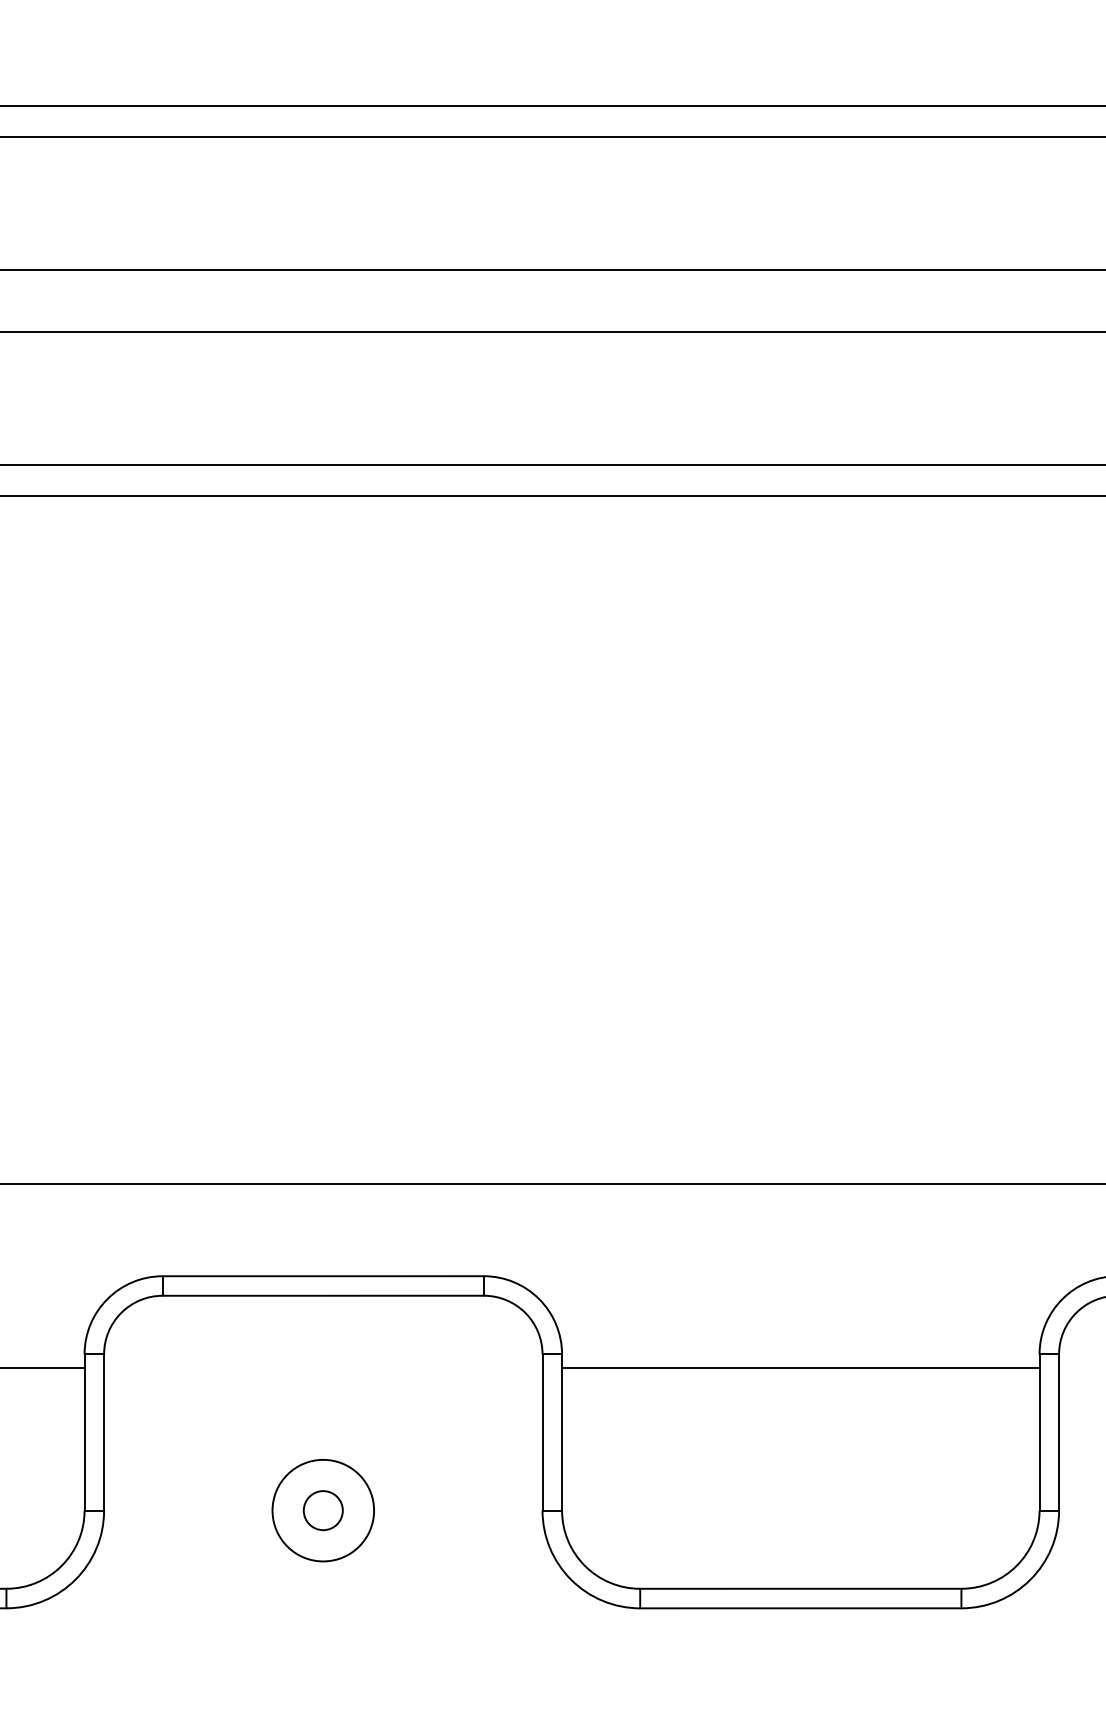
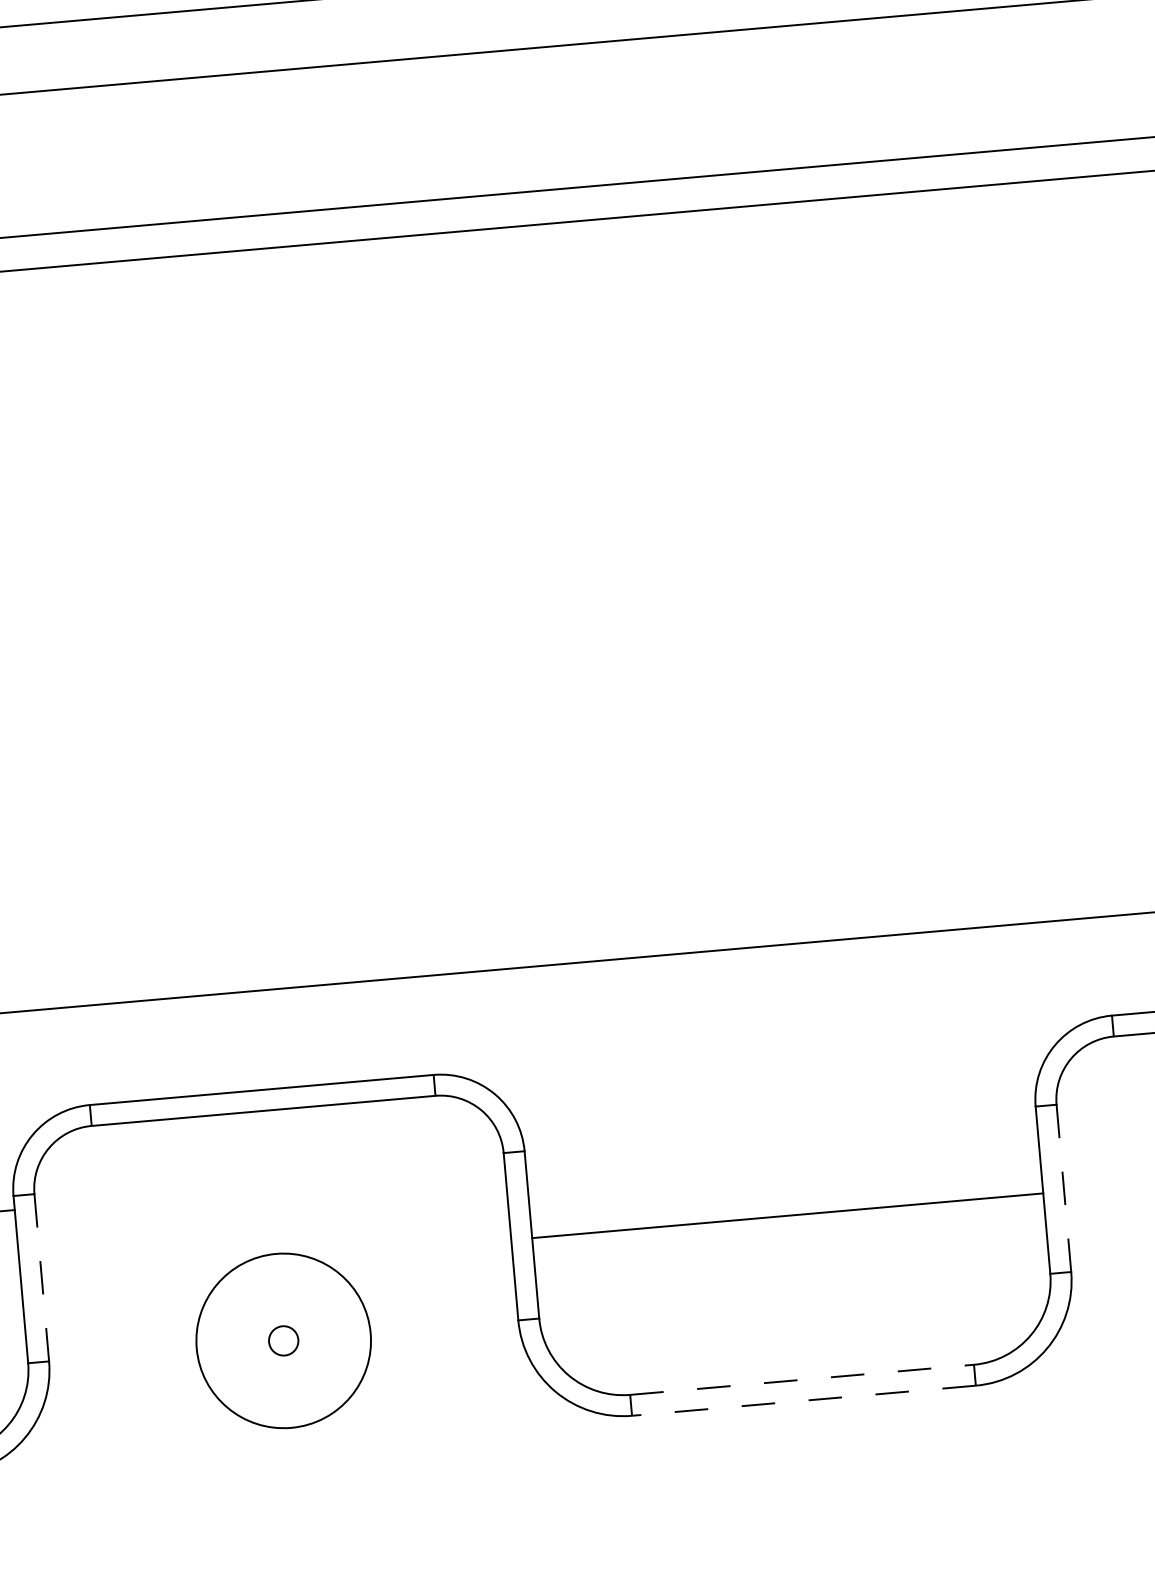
line: (800, 1367) -> (787, 1215), moved
line: (104, 1433) -> (42, 1278), solid -> dashed
line: (1059, 1433) -> (1064, 1189), solid -> dashed
circle: (322, 1510) -> (282, 1340), size x0.7
circle: (323, 1510) -> (283, 1340), size x1.6
line: (800, 1588) -> (801, 1379), solid -> dashed
line: (800, 1608) -> (803, 1400), solid -> dashed

